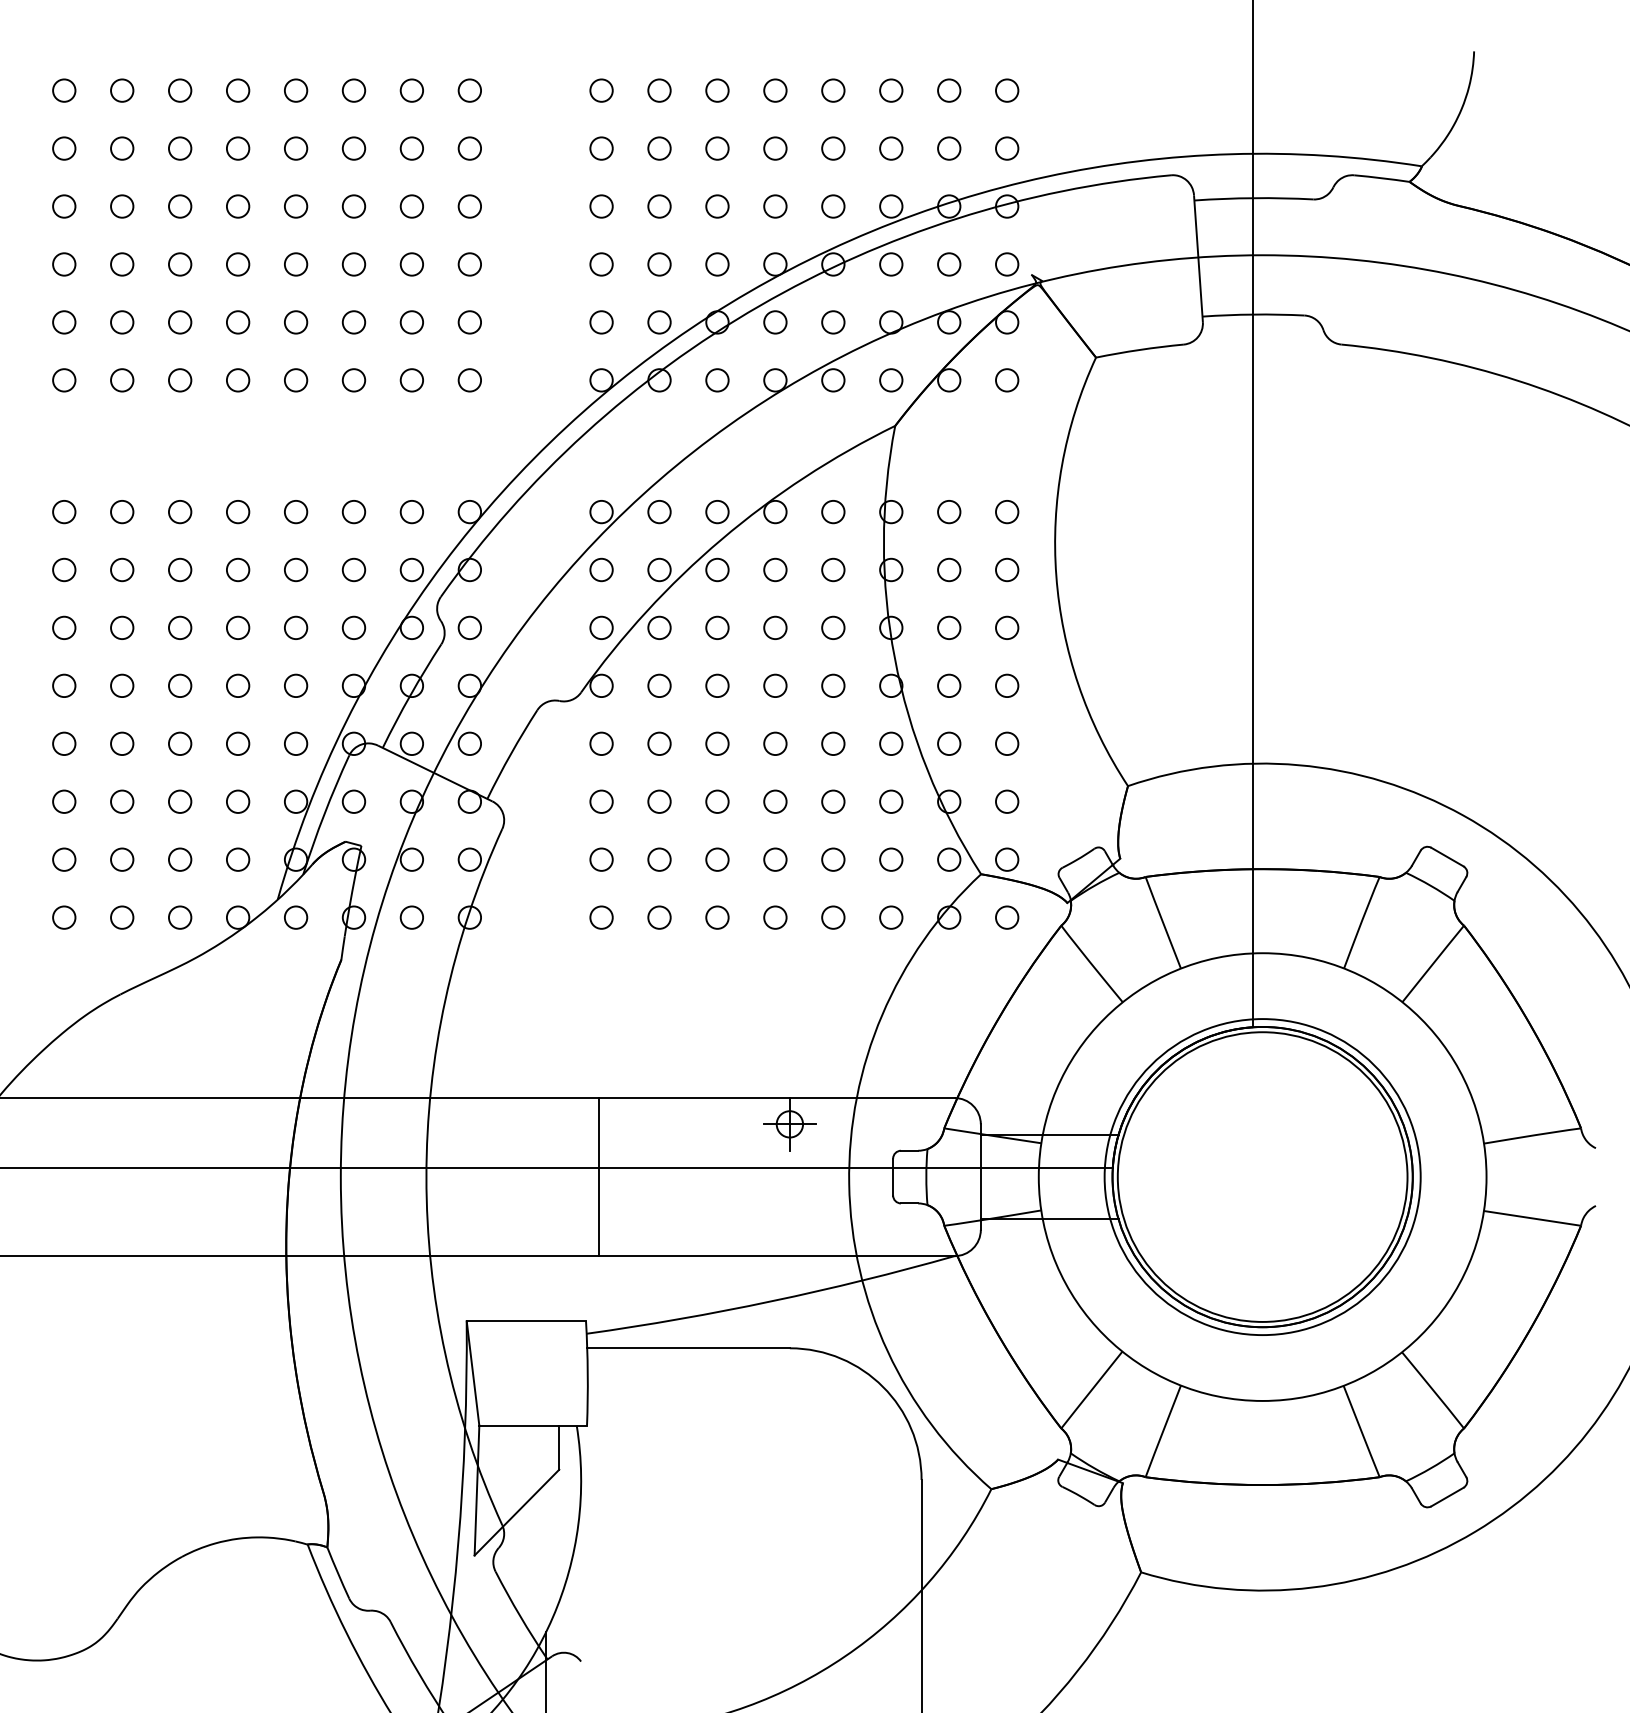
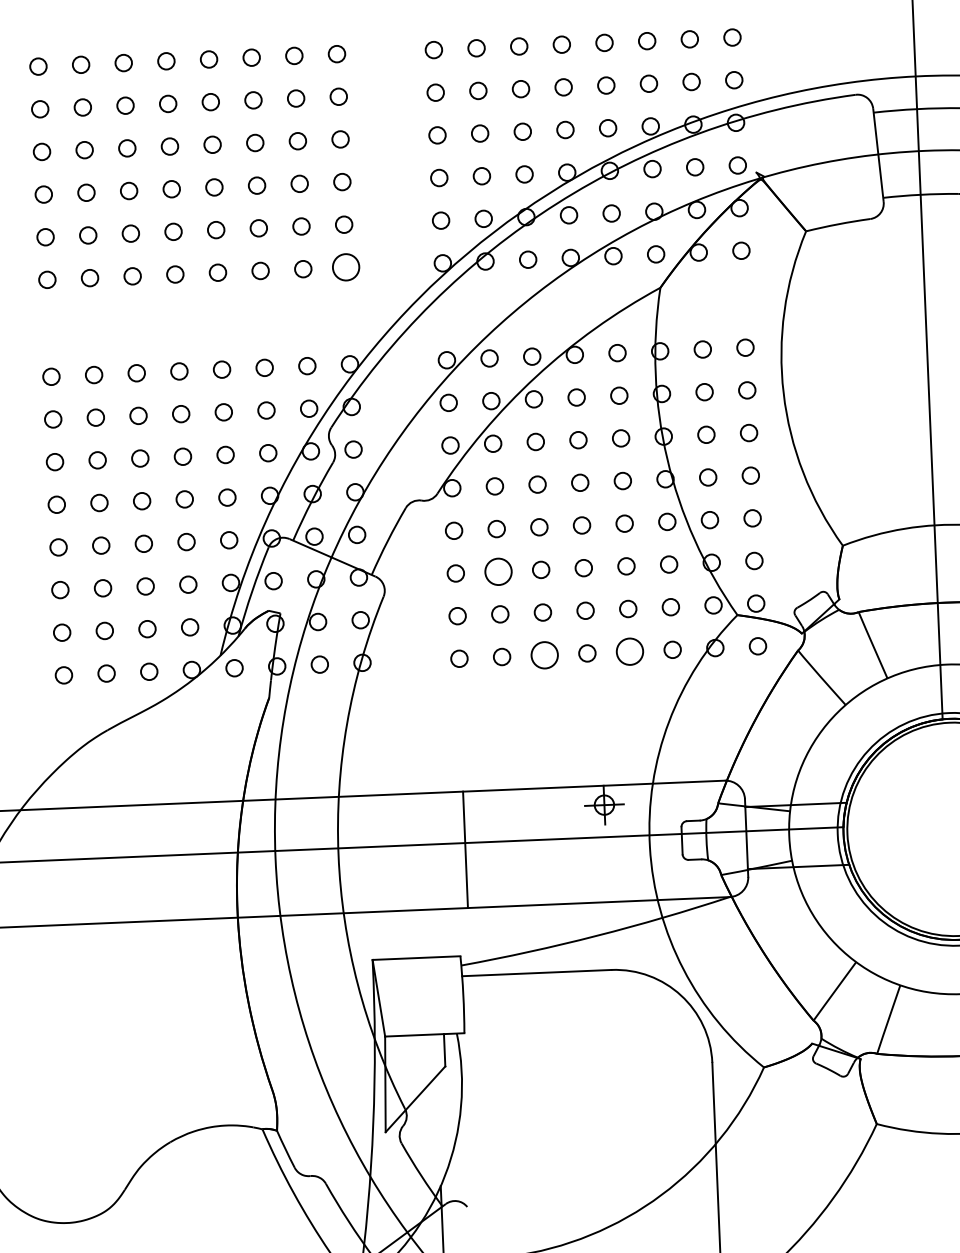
circle: (469, 380) -> (345, 267), size x1.6
circle: (659, 801) -> (498, 571), size x1.6
circle: (717, 917) -> (544, 655), size x1.6
circle: (833, 917) -> (630, 651), size x1.6

